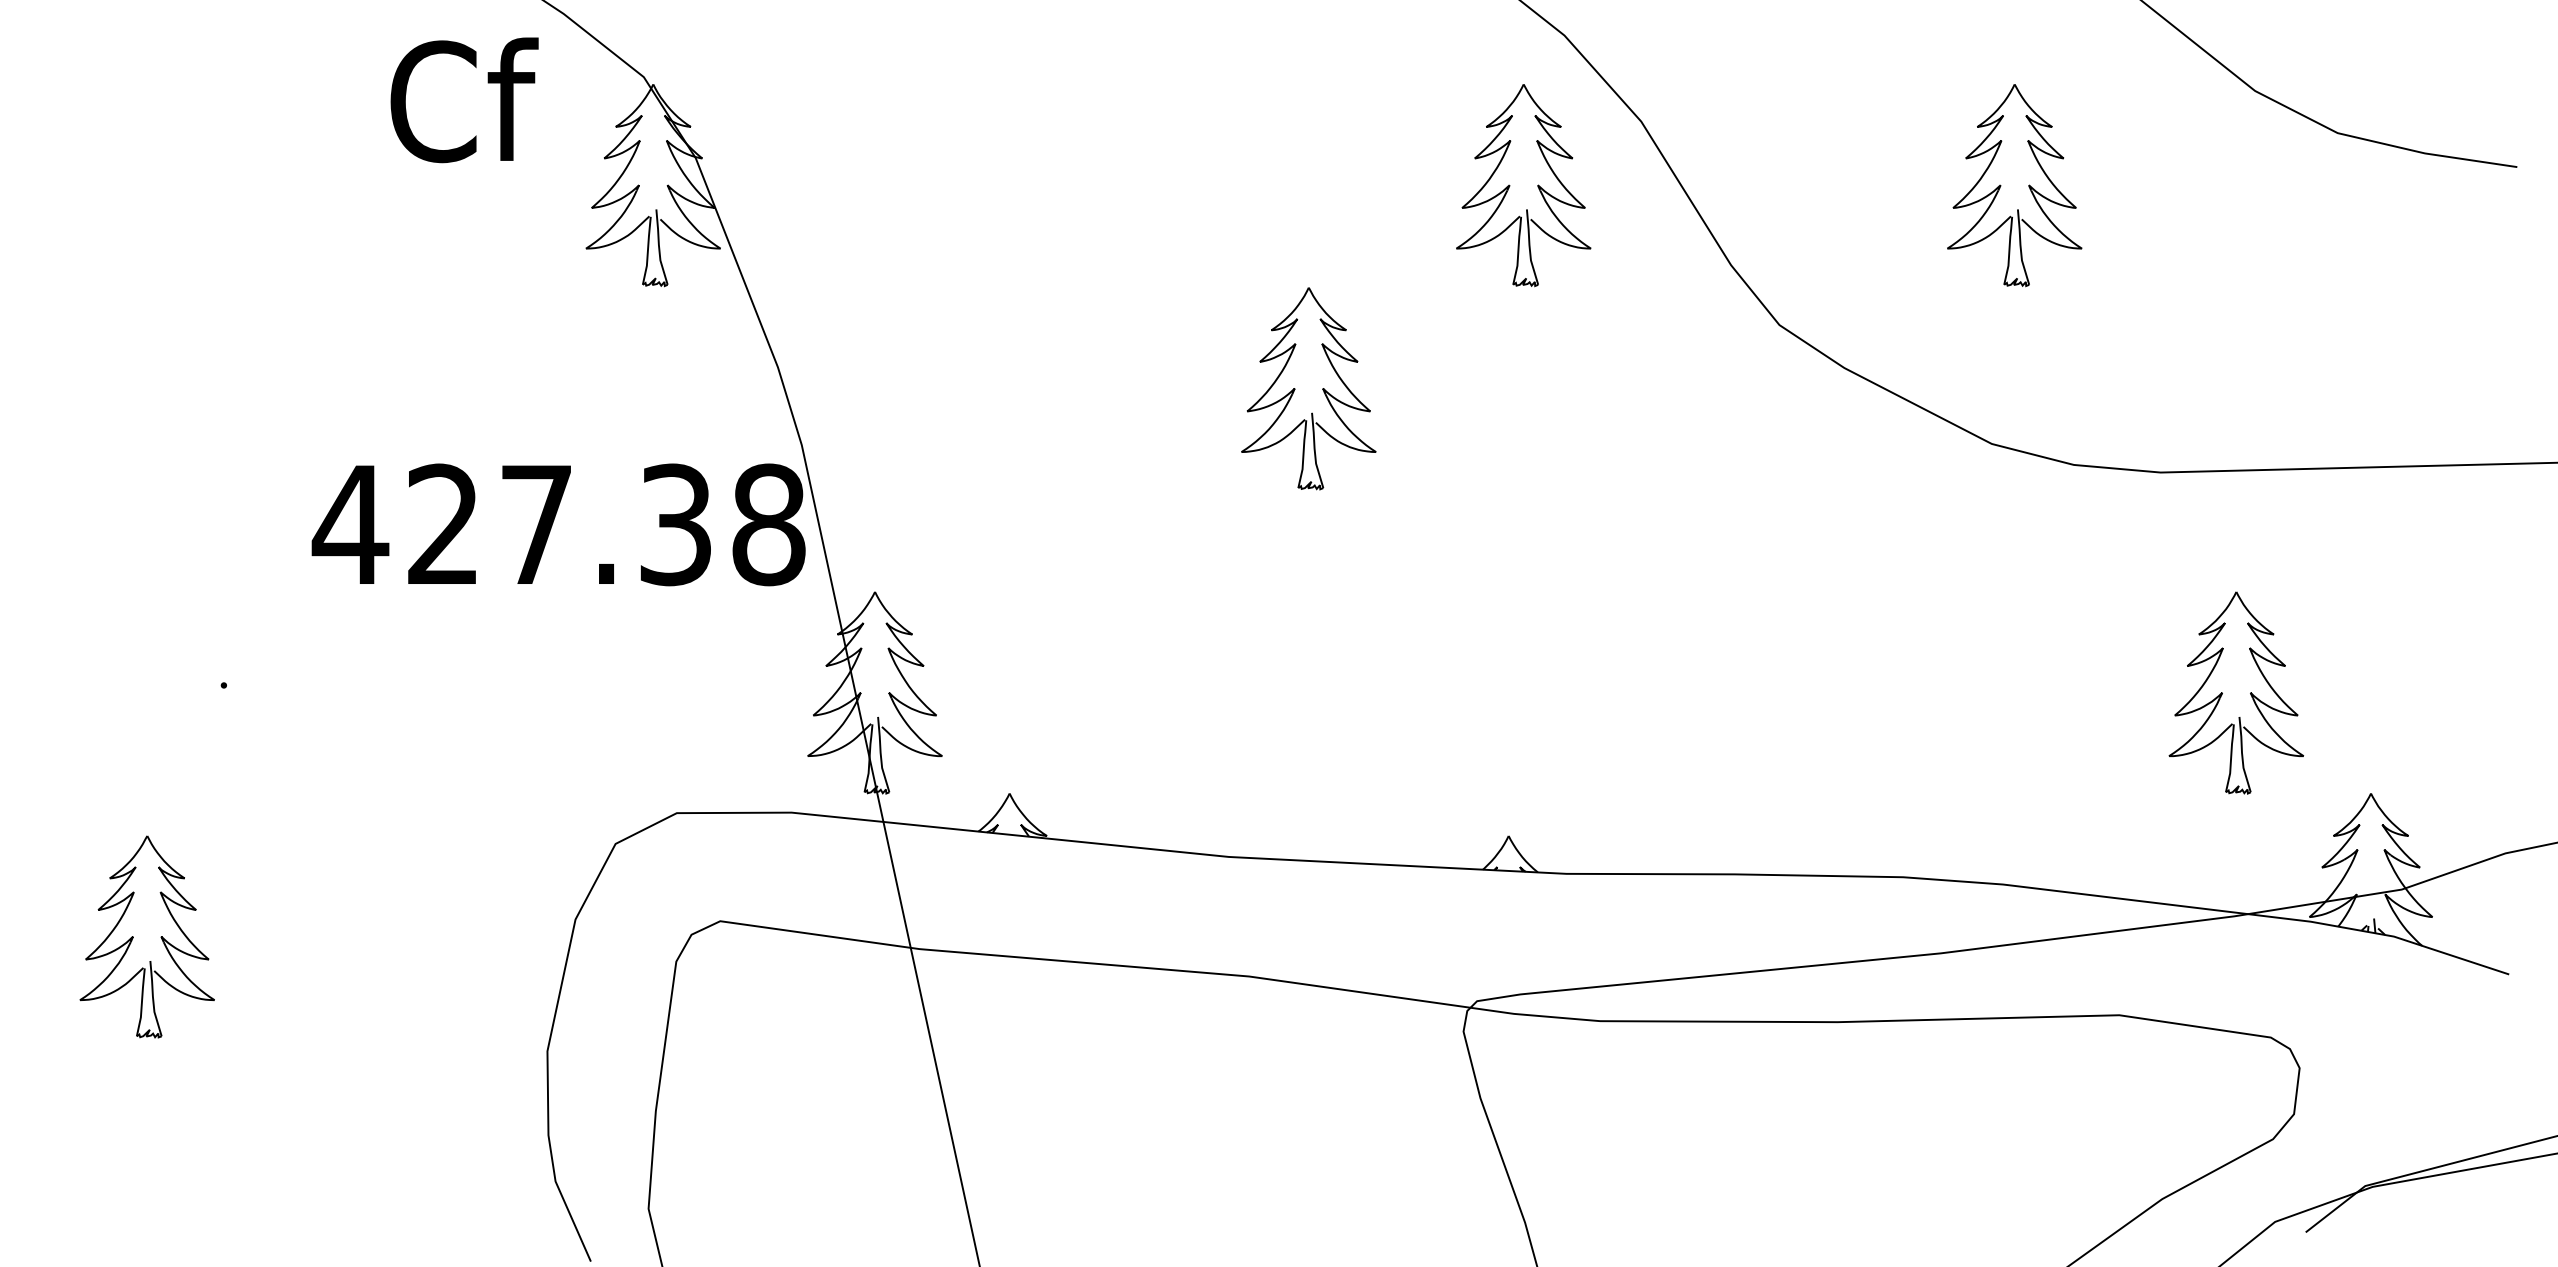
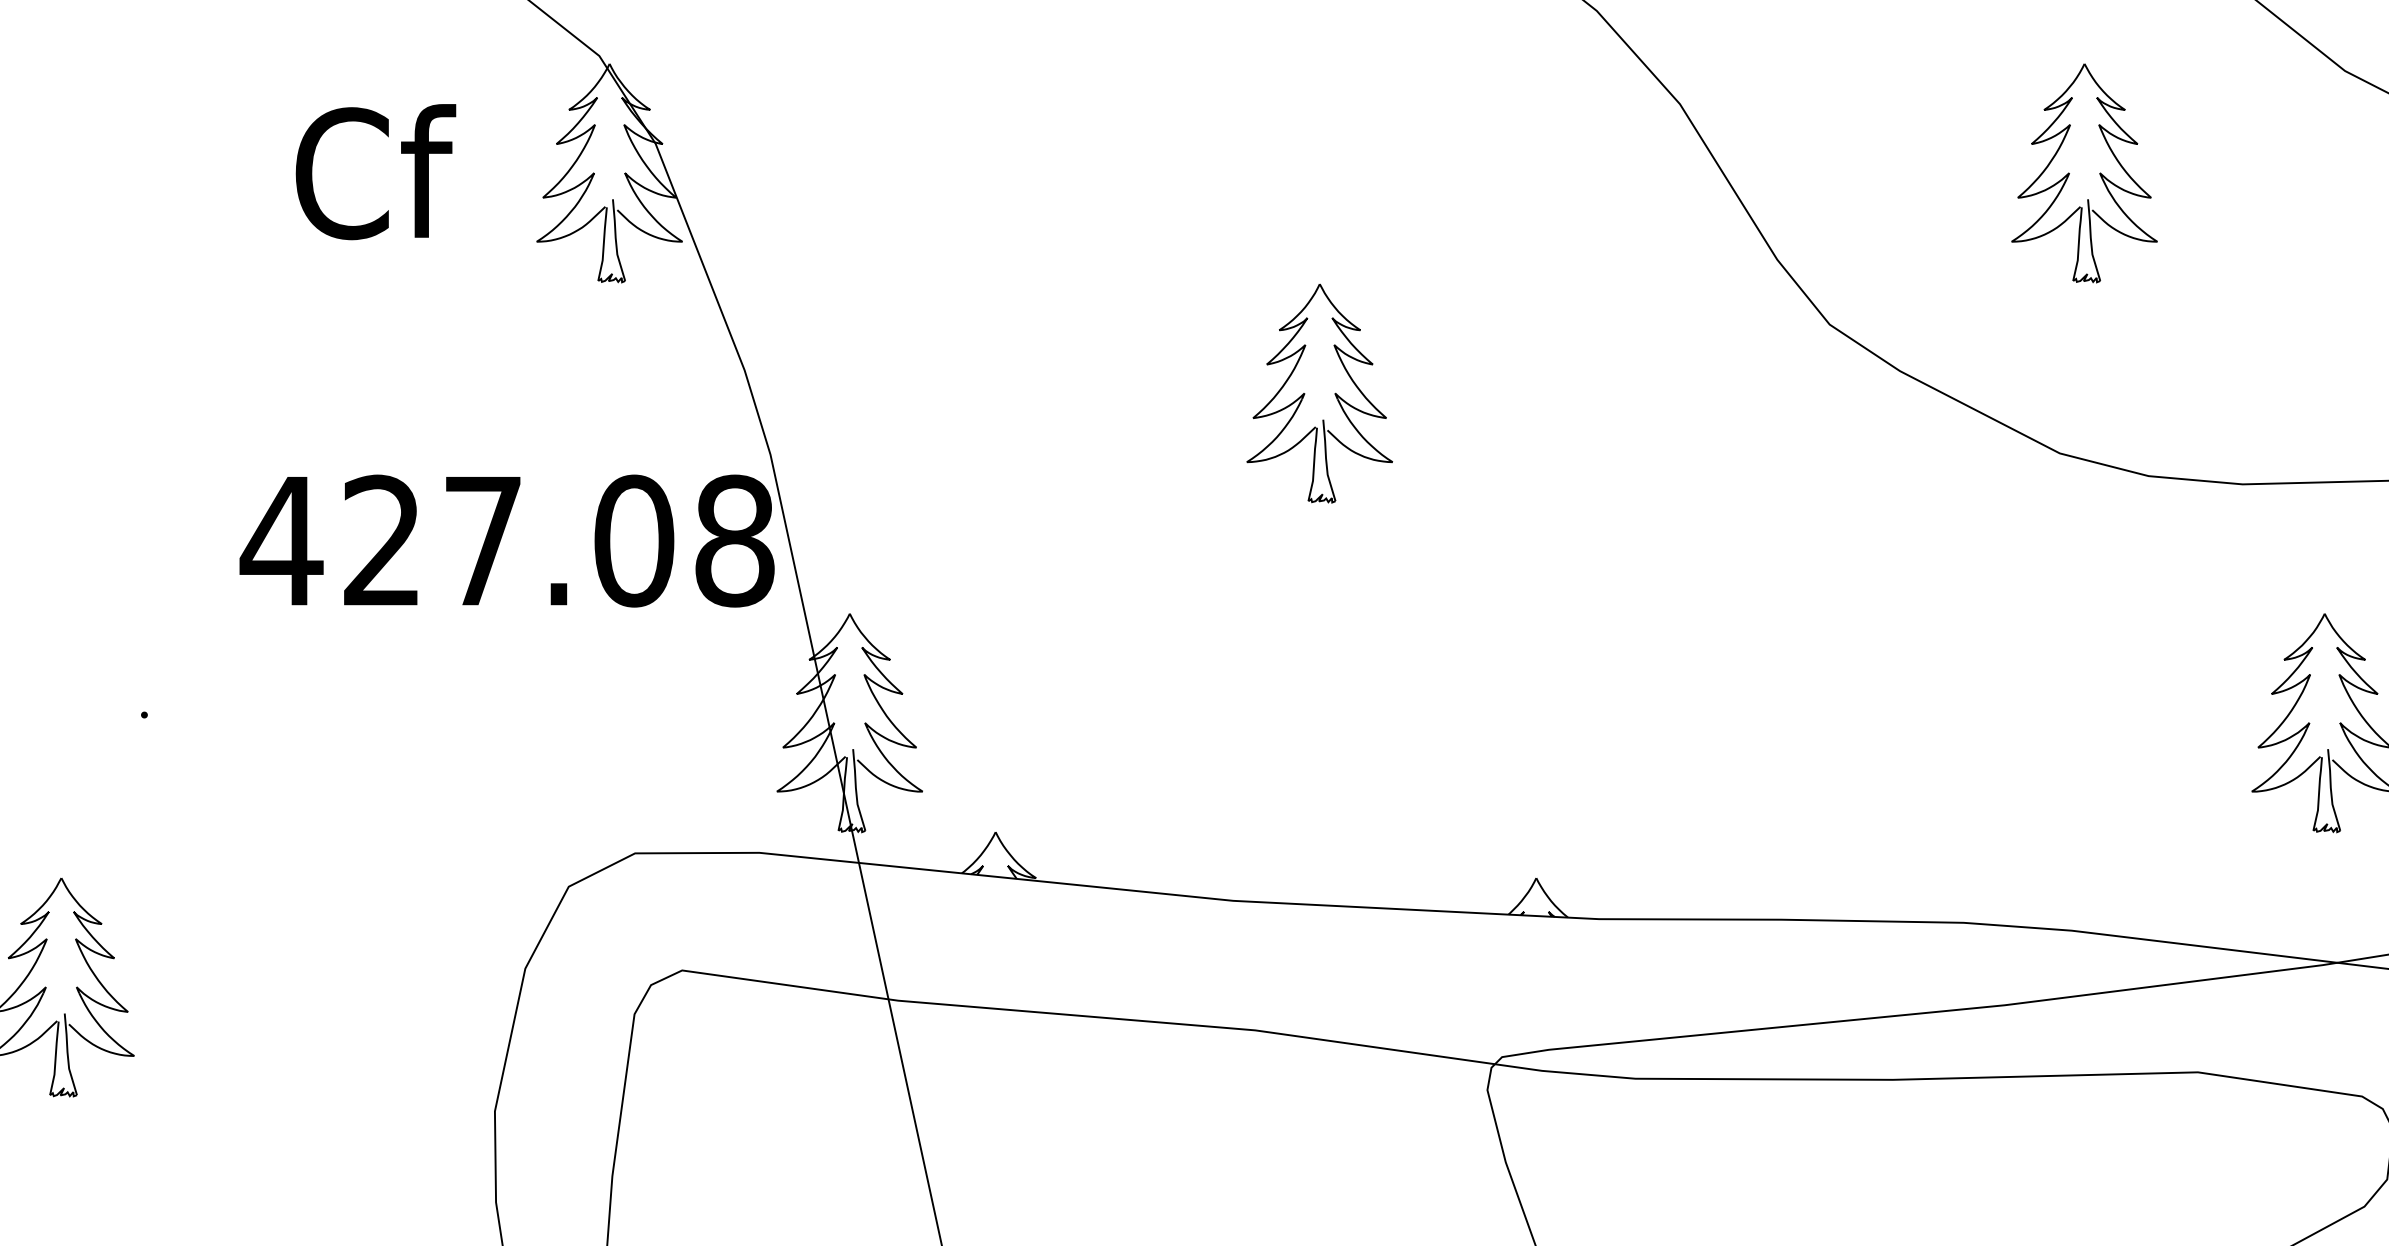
text: (464, 100) -> (375, 172), moved
part: (1510, 185) -> (1538, 173), removed
text: (675, 524) -> (633, 540), 427.38 -> 427.08

